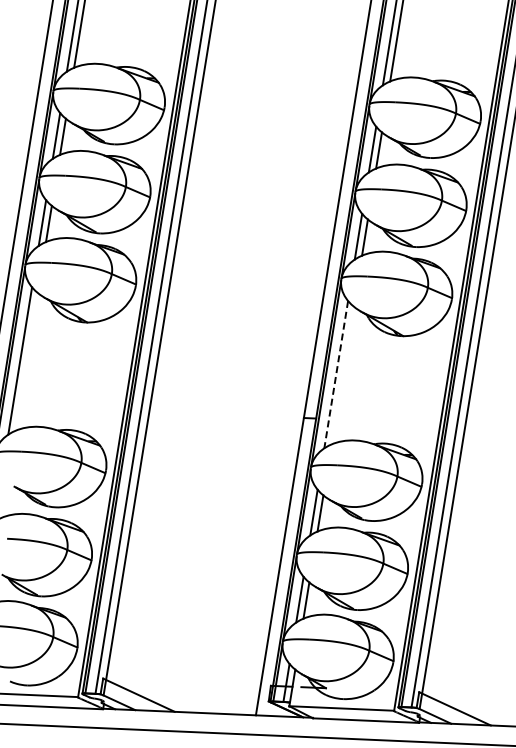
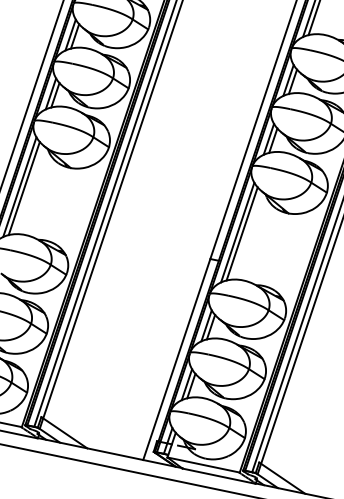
line: (26, 361) -> (24, 188), added
line: (336, 374) -> (237, 232), dashed -> solid
line: (342, 375) -> (242, 233), added

